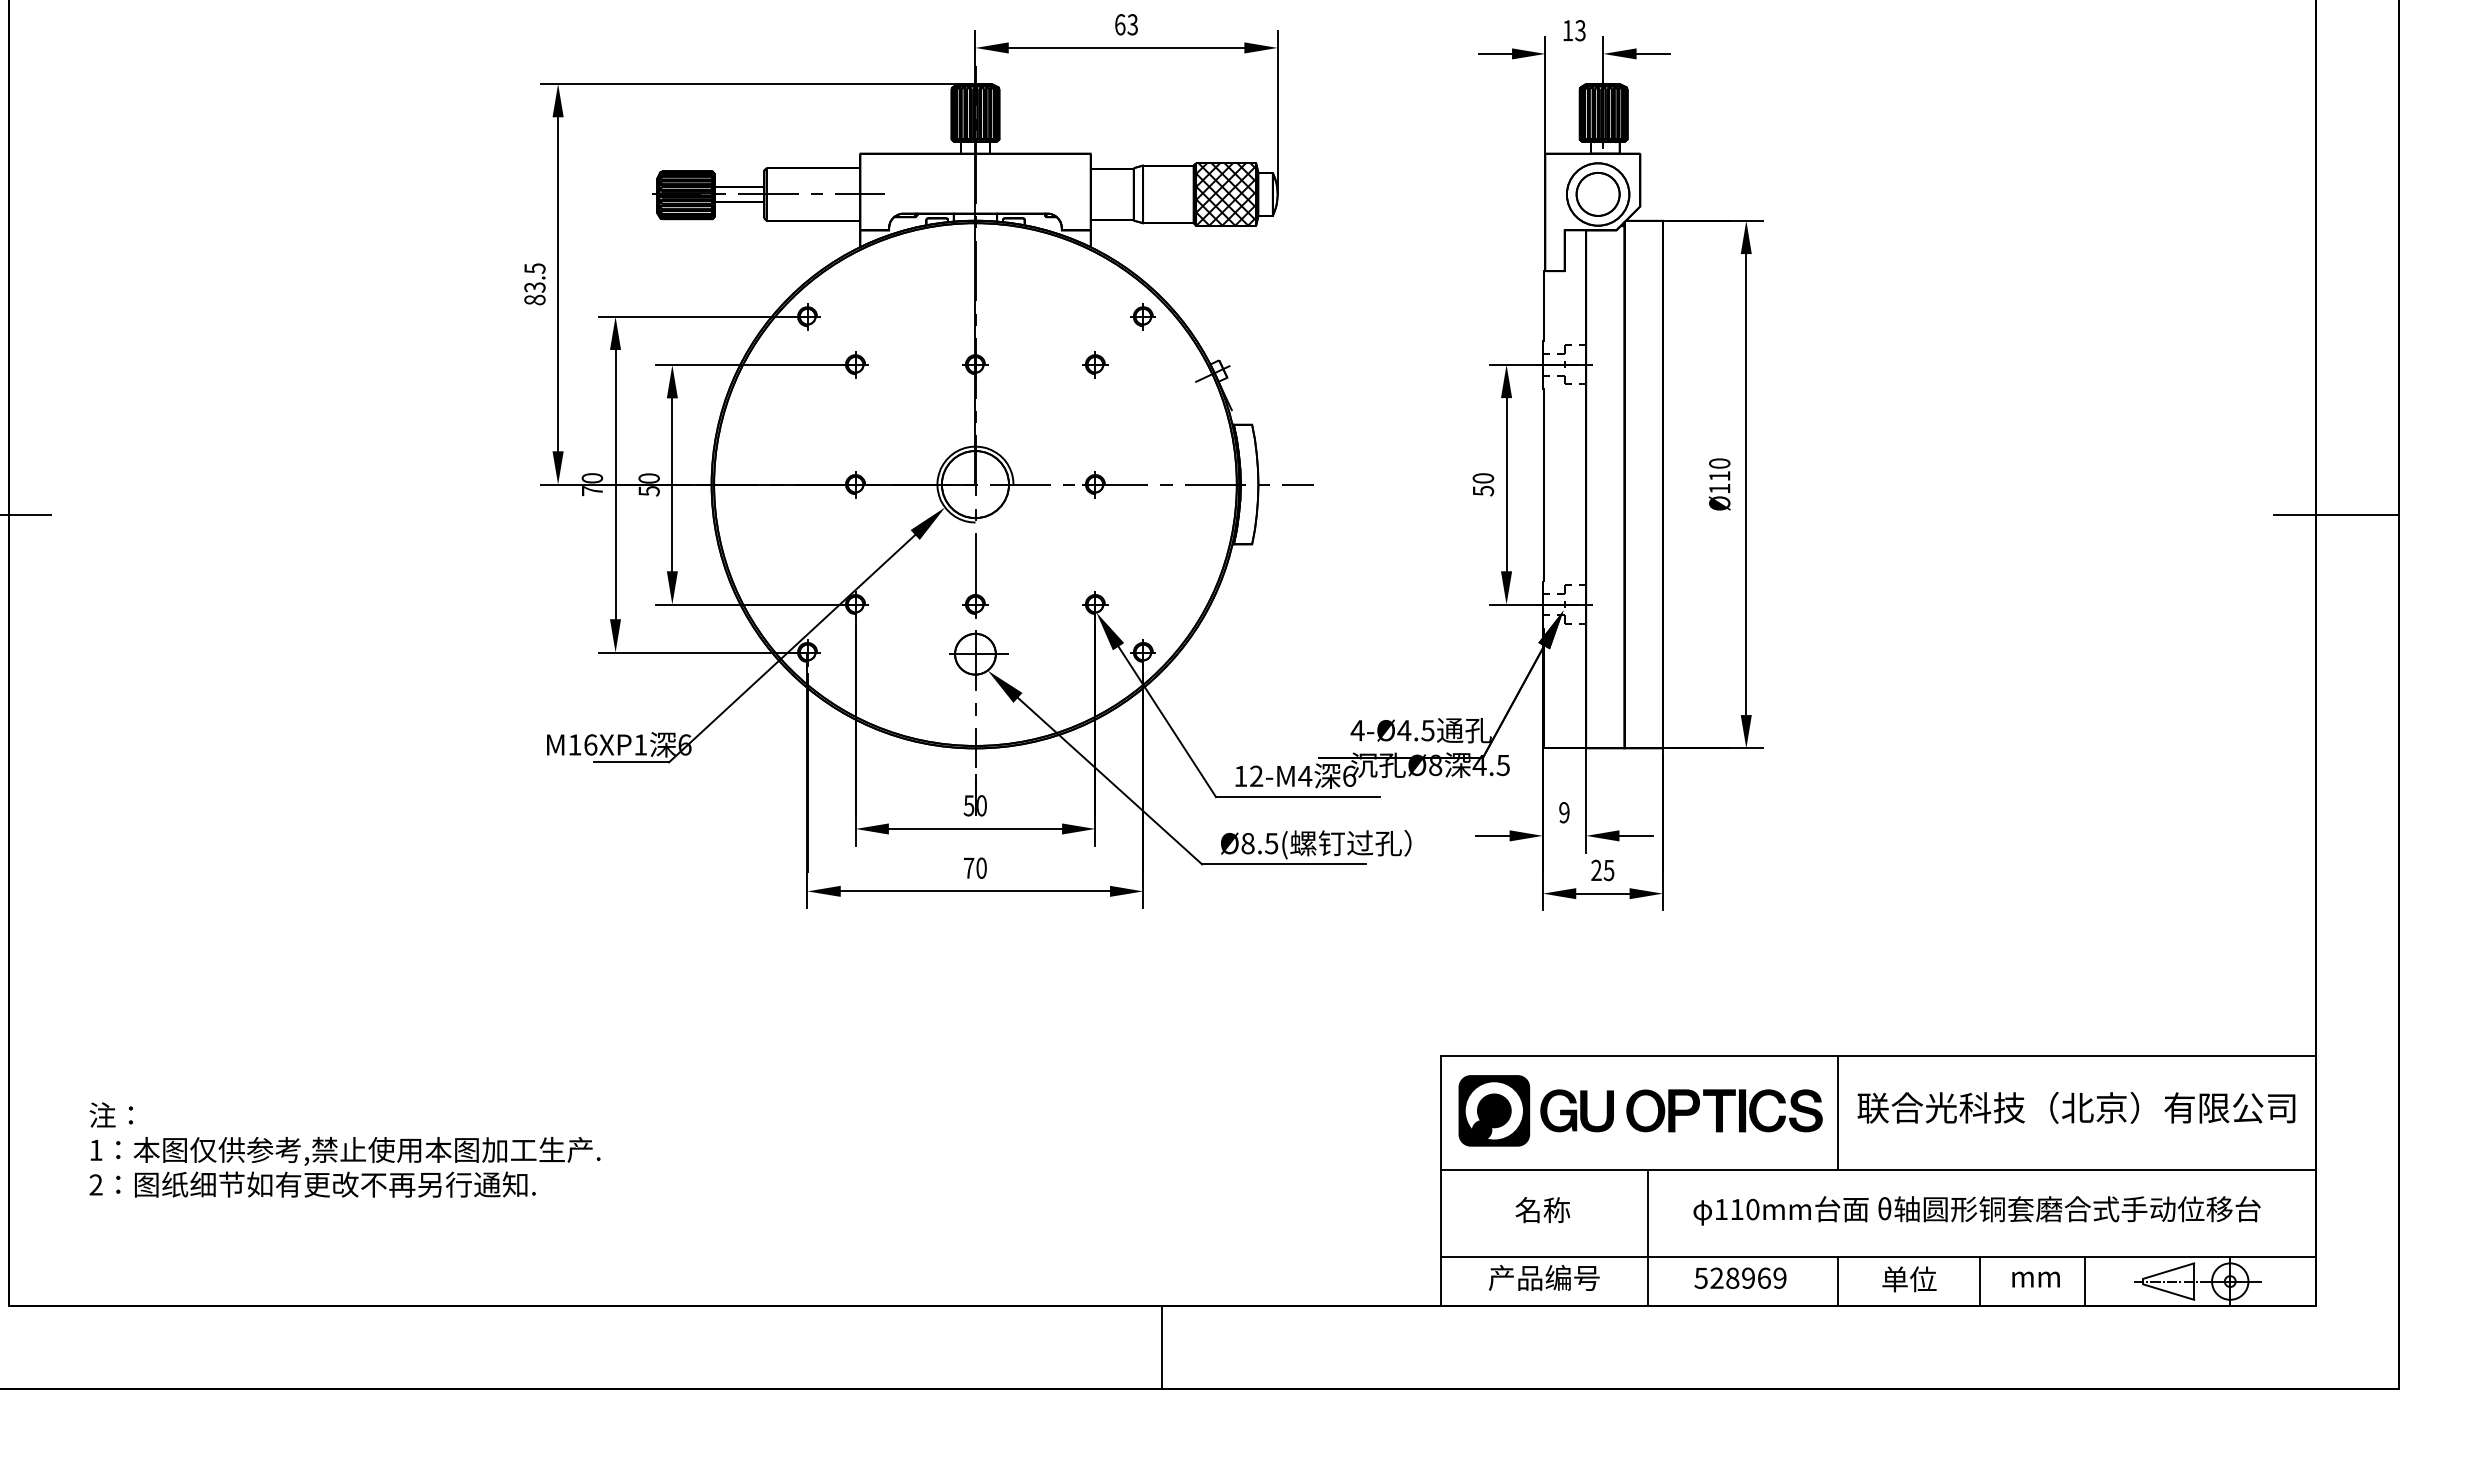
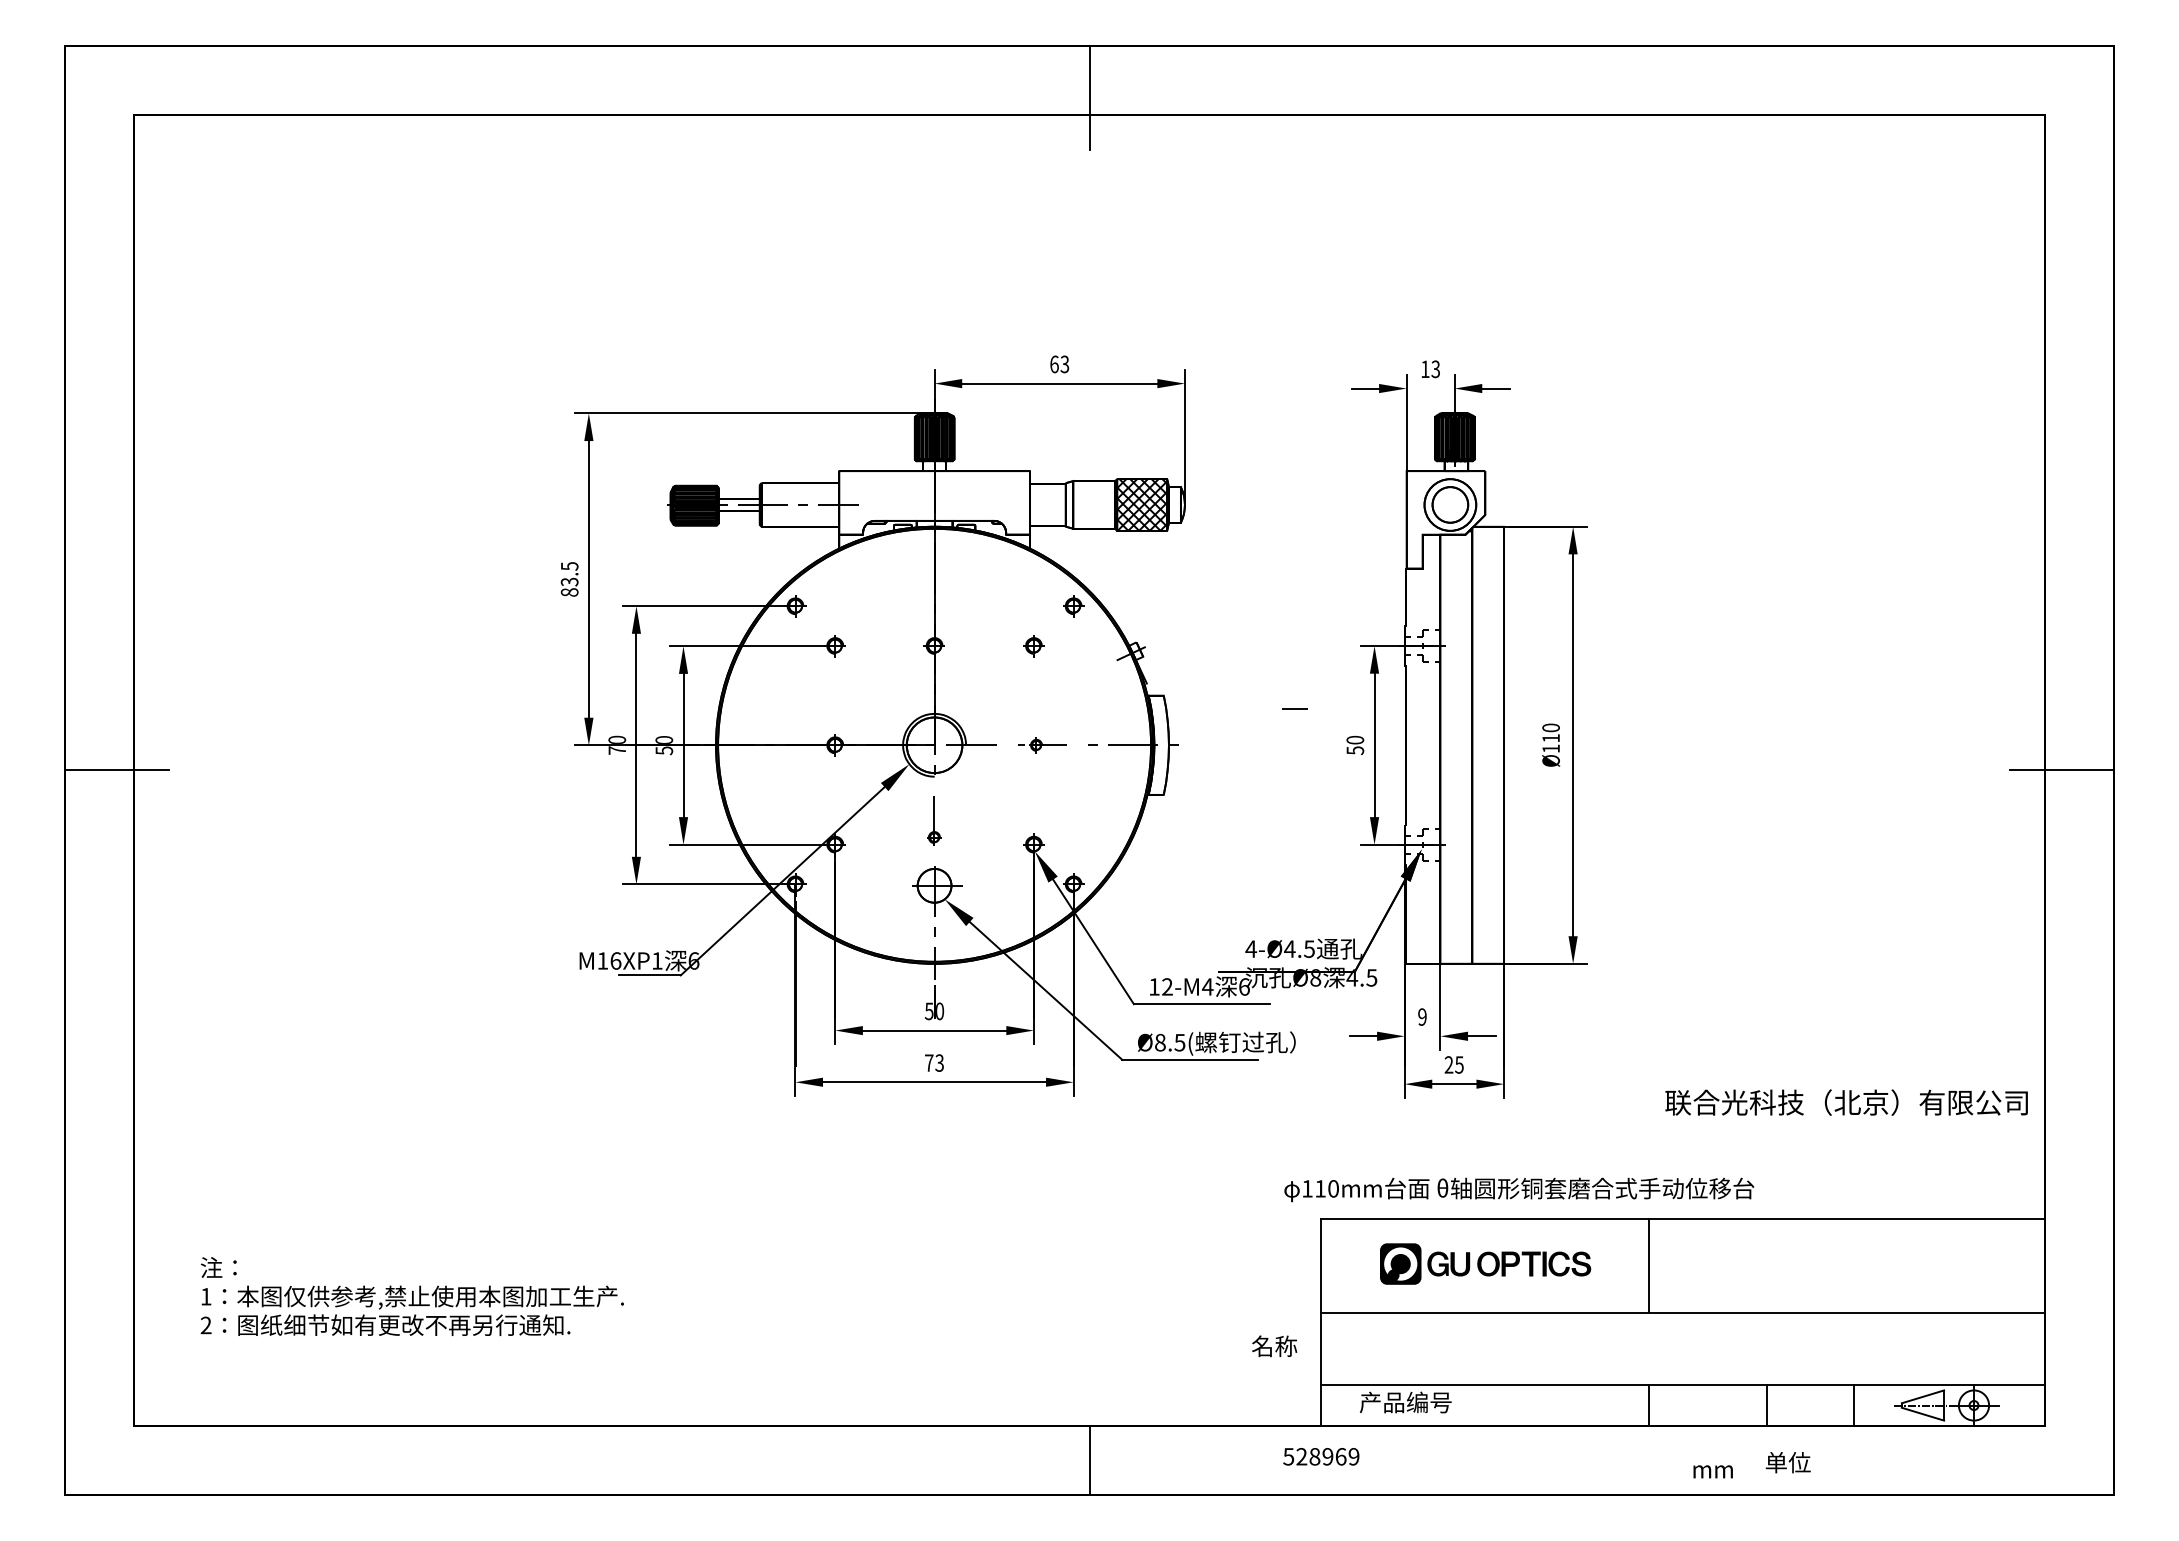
line: (1297, 483) -> (1294, 708), moved
part: (1105, 484) -> (1042, 745), size x0.7
part: (974, 575) -> (933, 820), size x0.7
text: (981, 867) -> (939, 1062), 70 -> 73
text: (2076, 1107) -> (1846, 1102), moved
part: (1640, 1110) -> (1485, 1263), size x0.7
text: (1542, 1210) -> (1274, 1346), moved
text: (1977, 1210) -> (1519, 1189), moved
line: (1647, 1238) -> (1491, 1369), removed
text: (1740, 1277) -> (1321, 1456), moved
text: (1908, 1279) -> (1787, 1462), moved
text: (2035, 1279) -> (1712, 1471), moved

